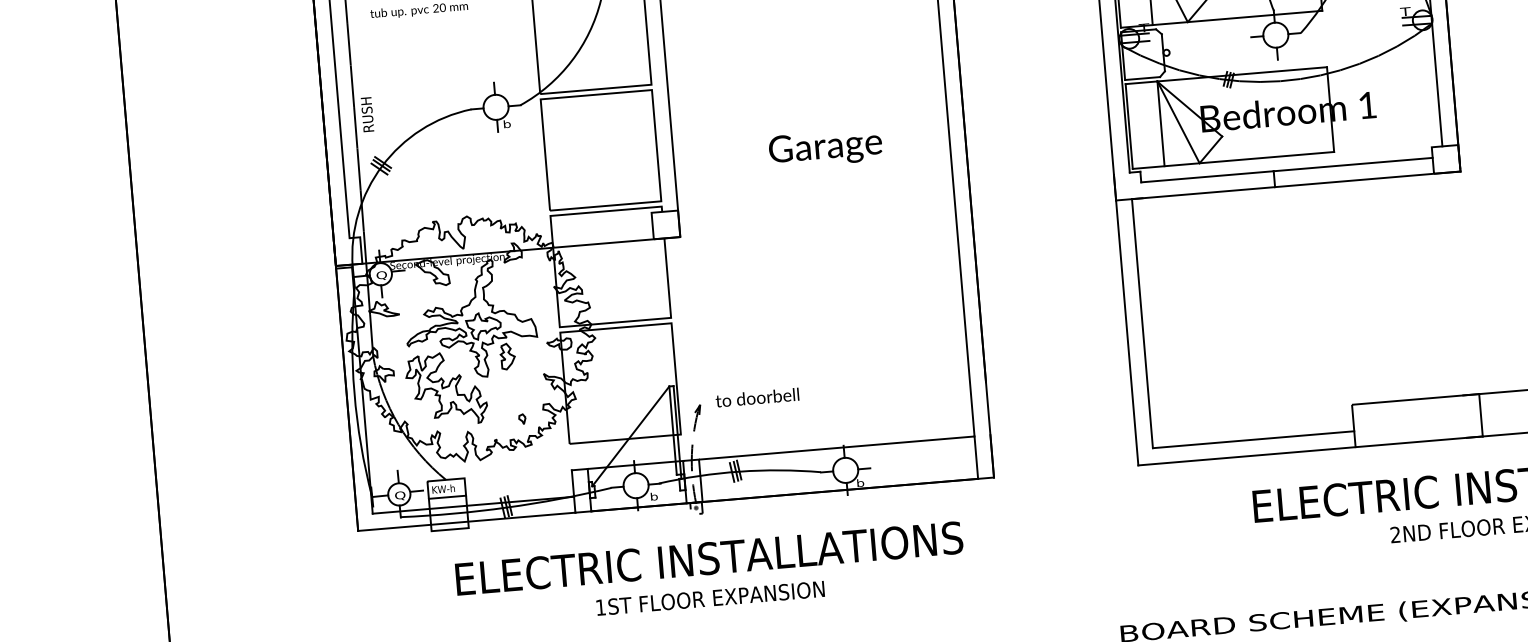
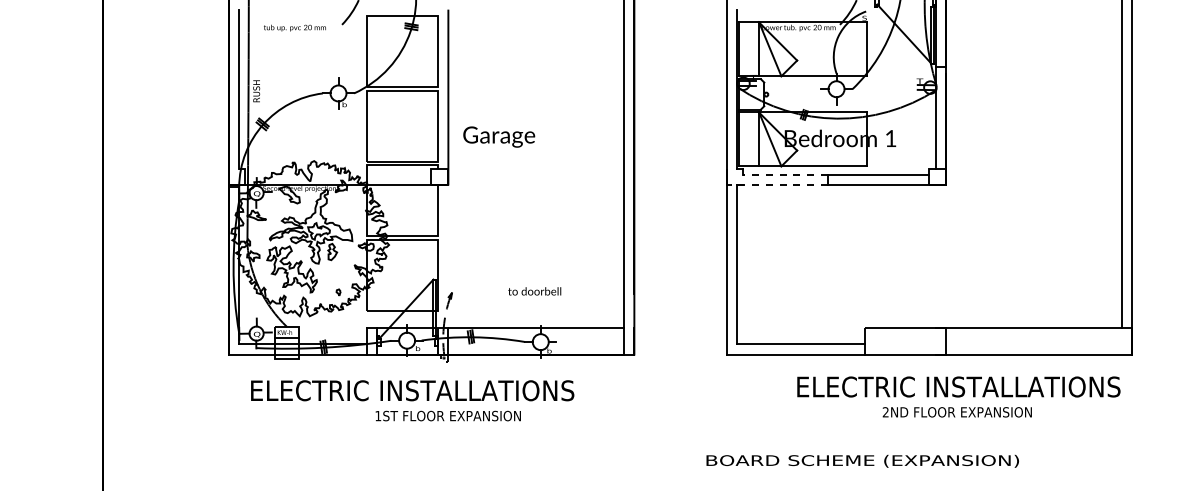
text: (826, 147) -> (499, 136), moved
line: (1207, 177) -> (785, 175), solid -> dashed
line: (1196, 193) -> (777, 185), solid -> dashed
text: (757, 397) -> (534, 291), moved
text: (709, 558) -> (412, 390), moved

